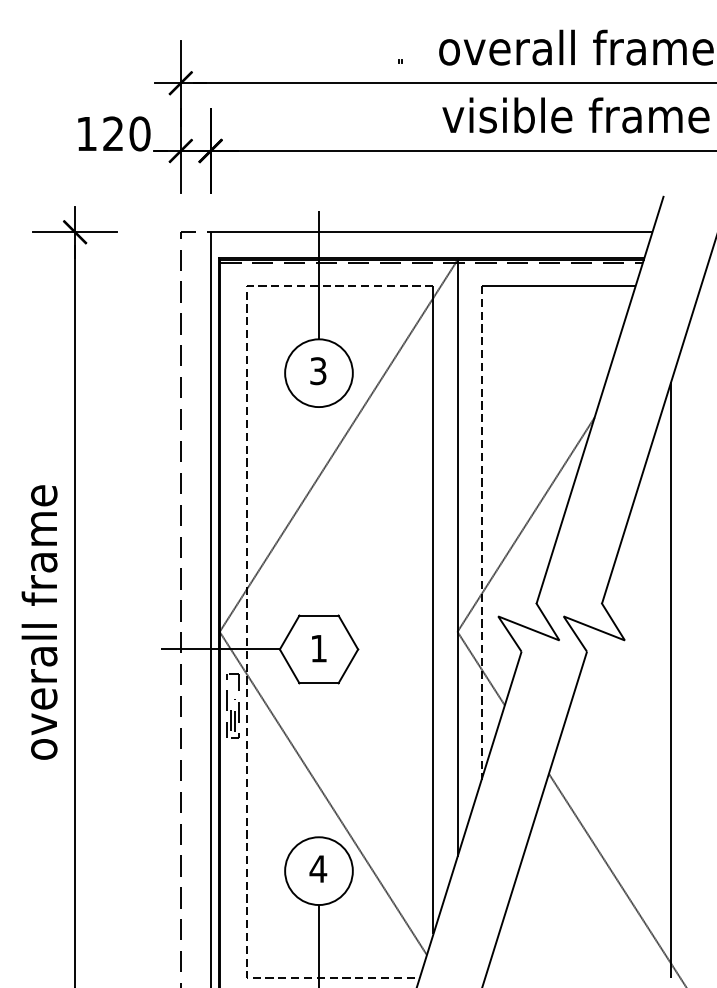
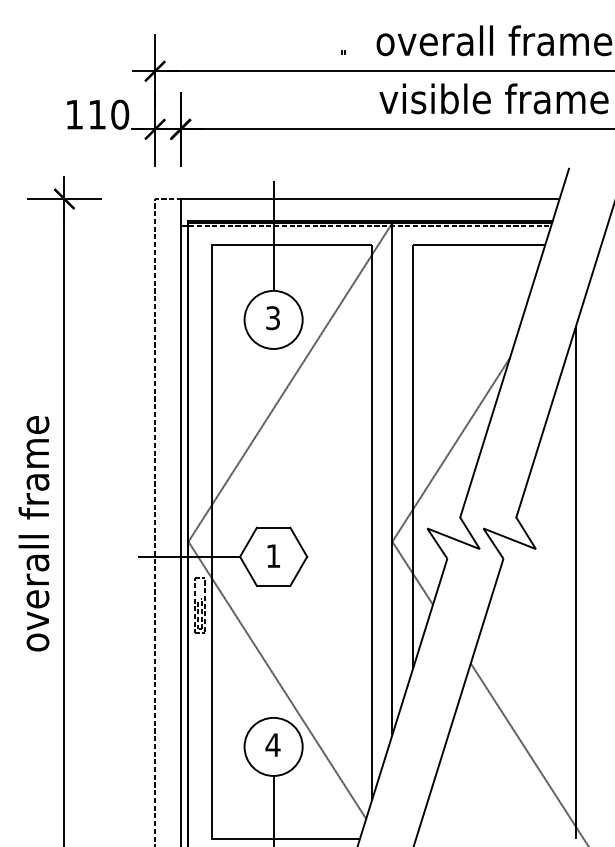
text: (112, 133) -> (96, 114), 120 -> 110
line: (482, 532) -> (413, 456), dashed -> solid
line: (246, 624) -> (211, 535), dashed -> solid

